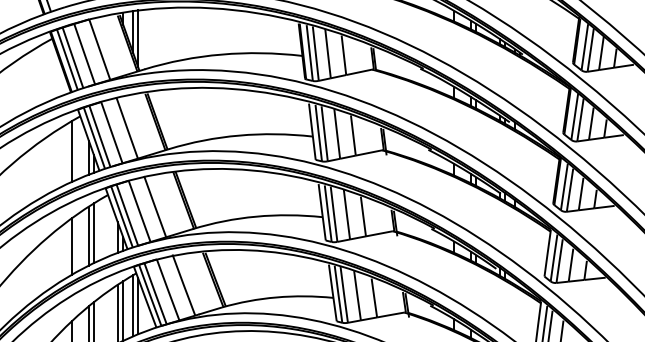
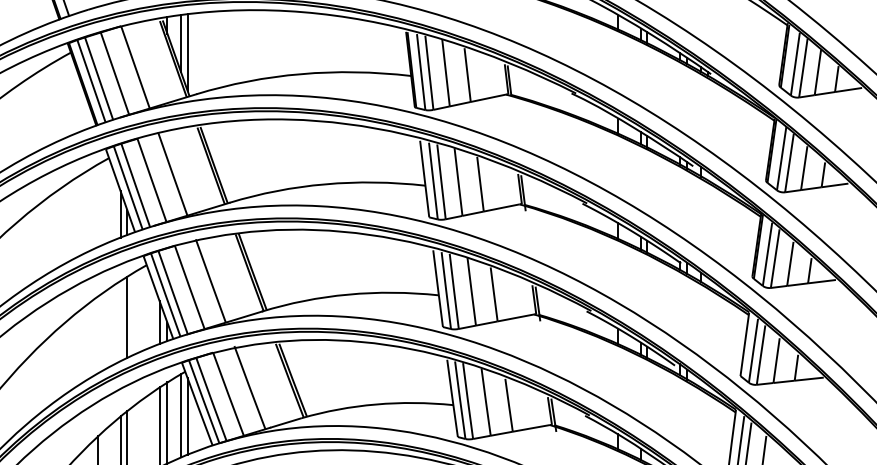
line: (72, 151) -> (98, 205), removed
line: (88, 235) -> (120, 320), removed
line: (72, 245) -> (98, 334), removed

